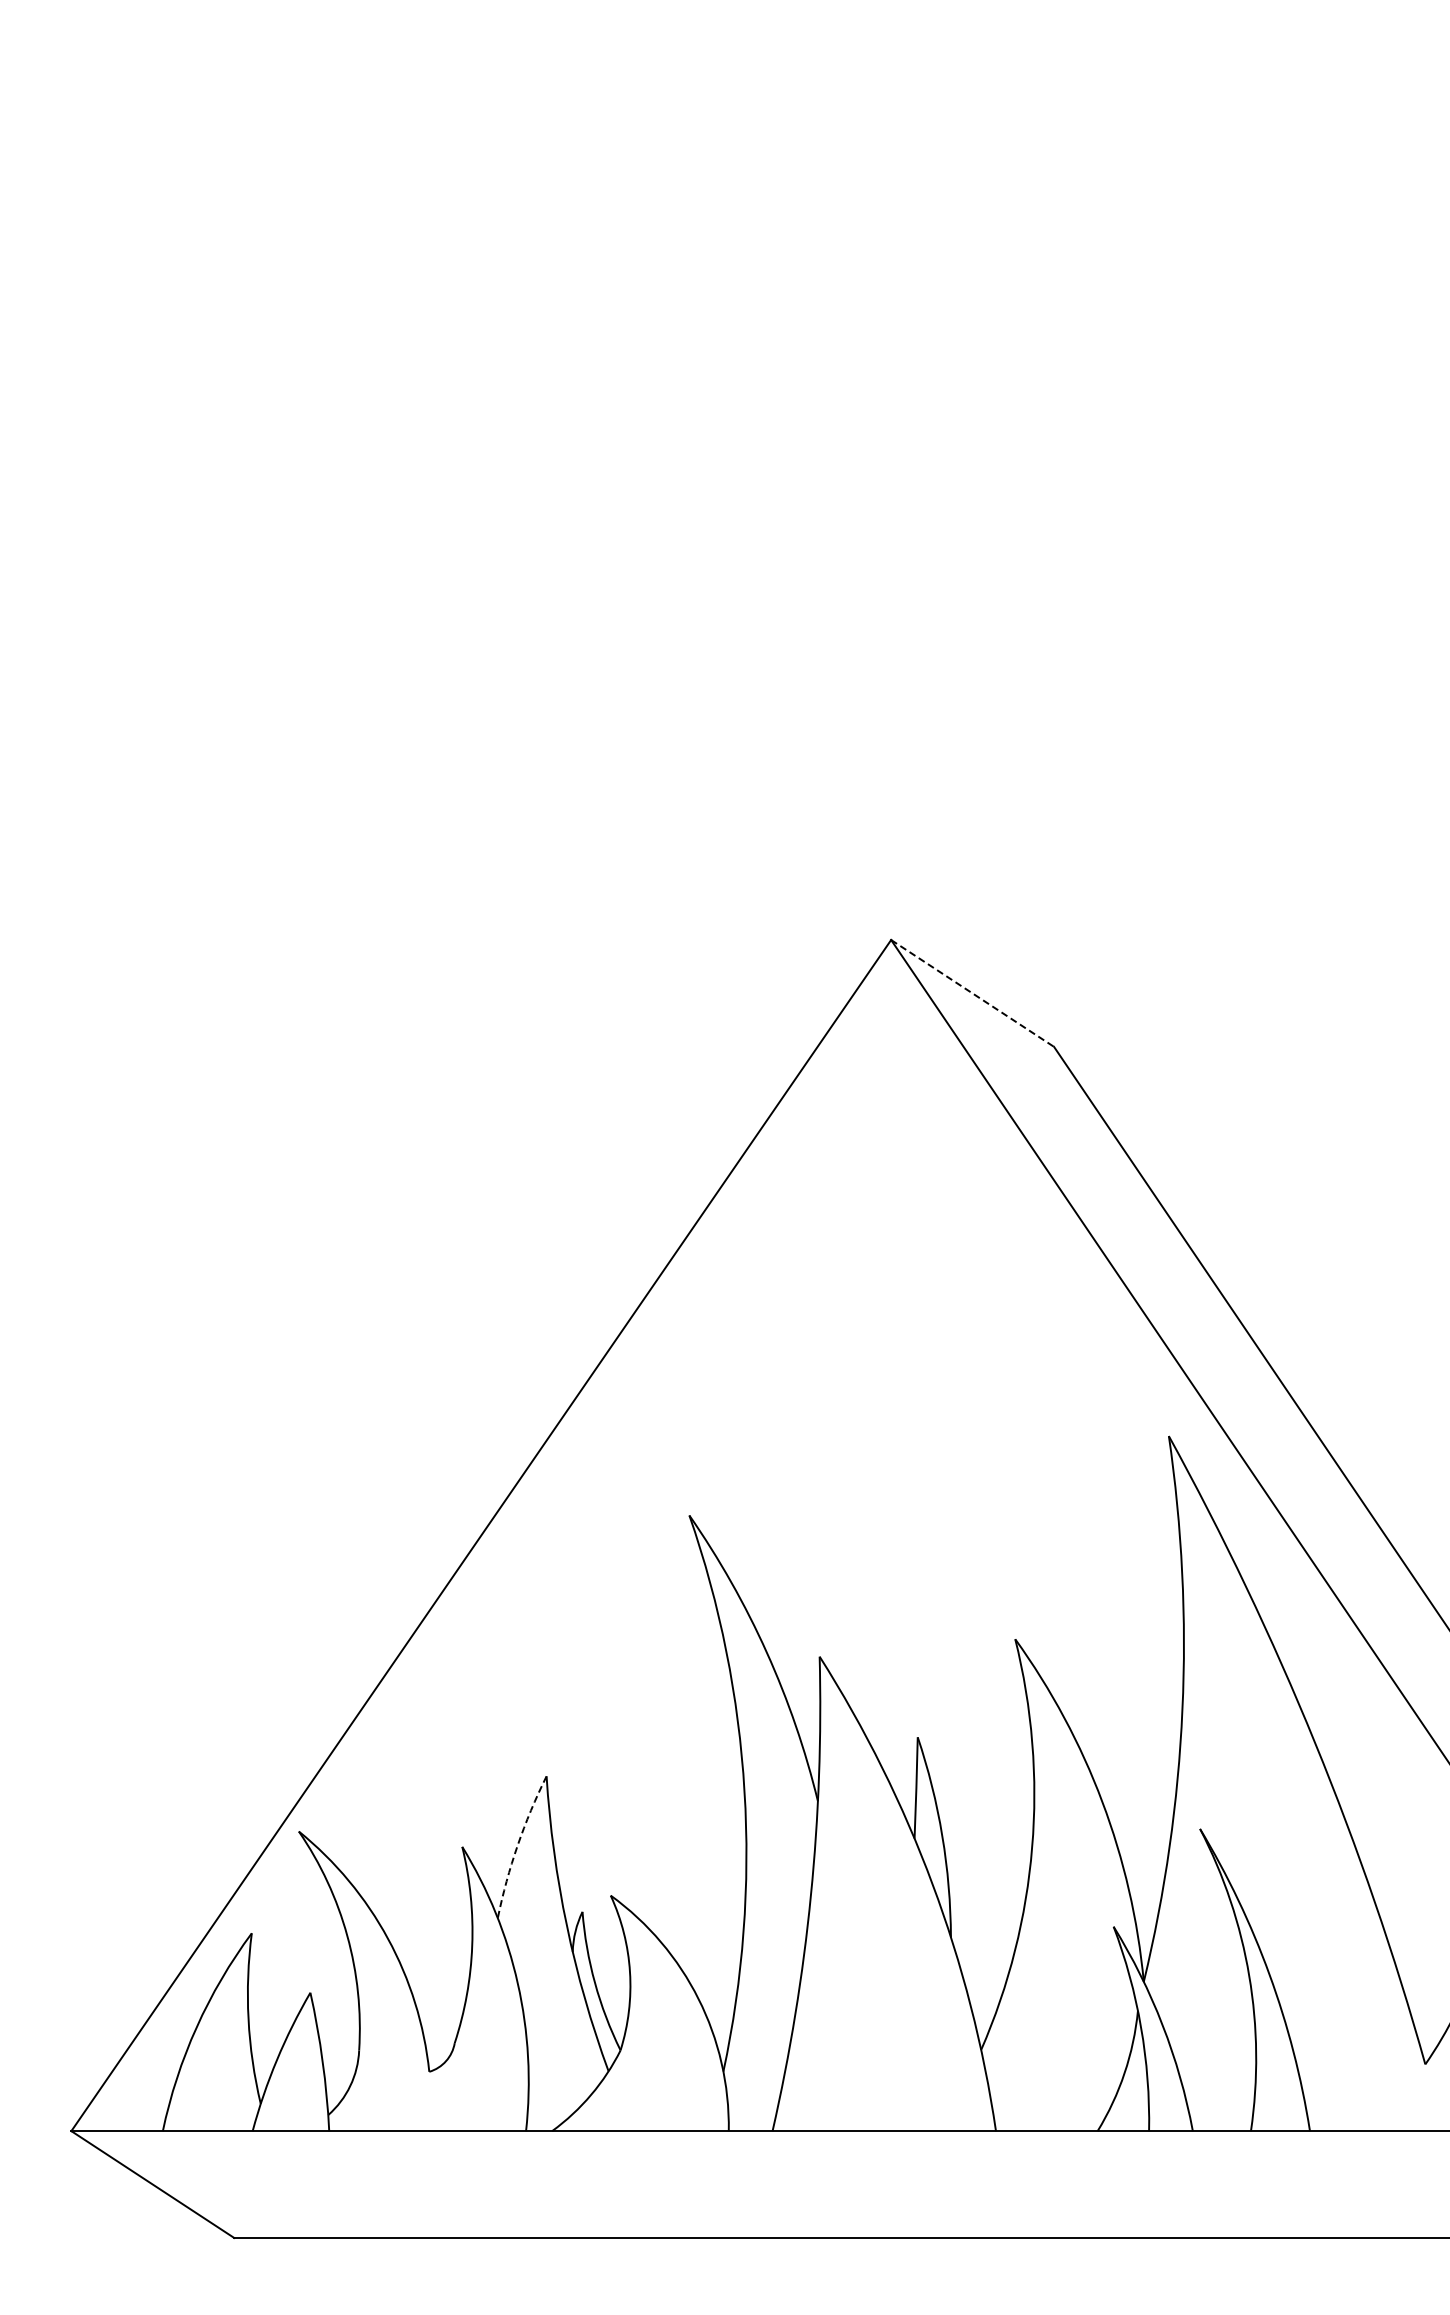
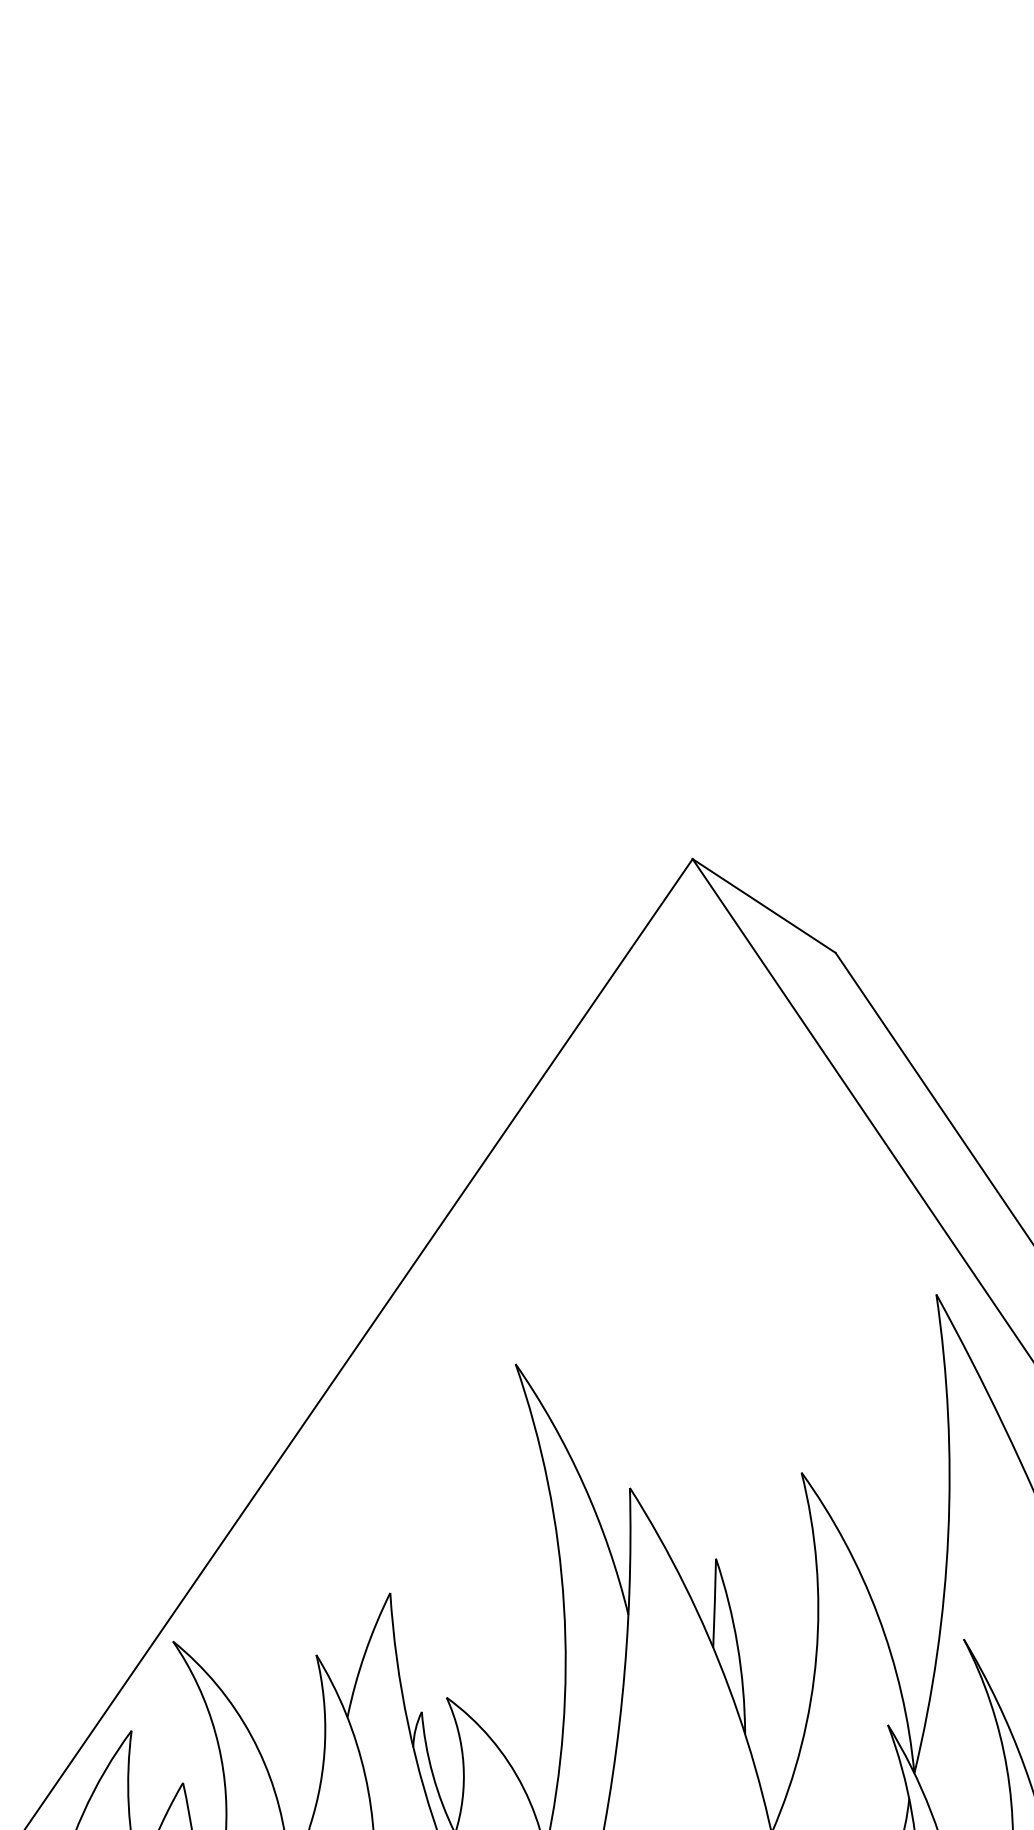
line: (973, 993) -> (764, 906), dashed -> solid
arc: (517, 1845) -> (364, 1653), dashed -> solid

